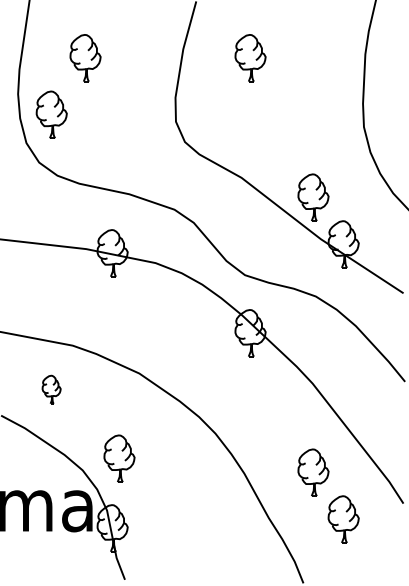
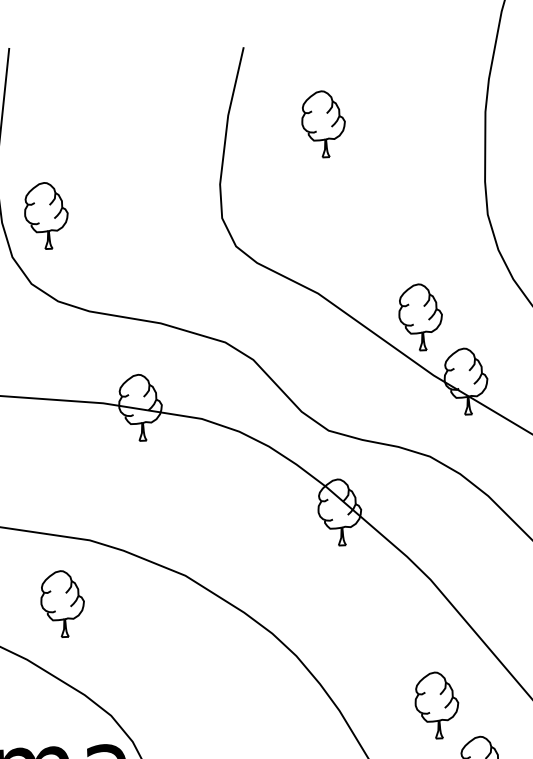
part: (85, 58) -> (90, 134), removed
part: (51, 389) -> (62, 603), size x1.67
part: (119, 458) -> (162, 696), removed

